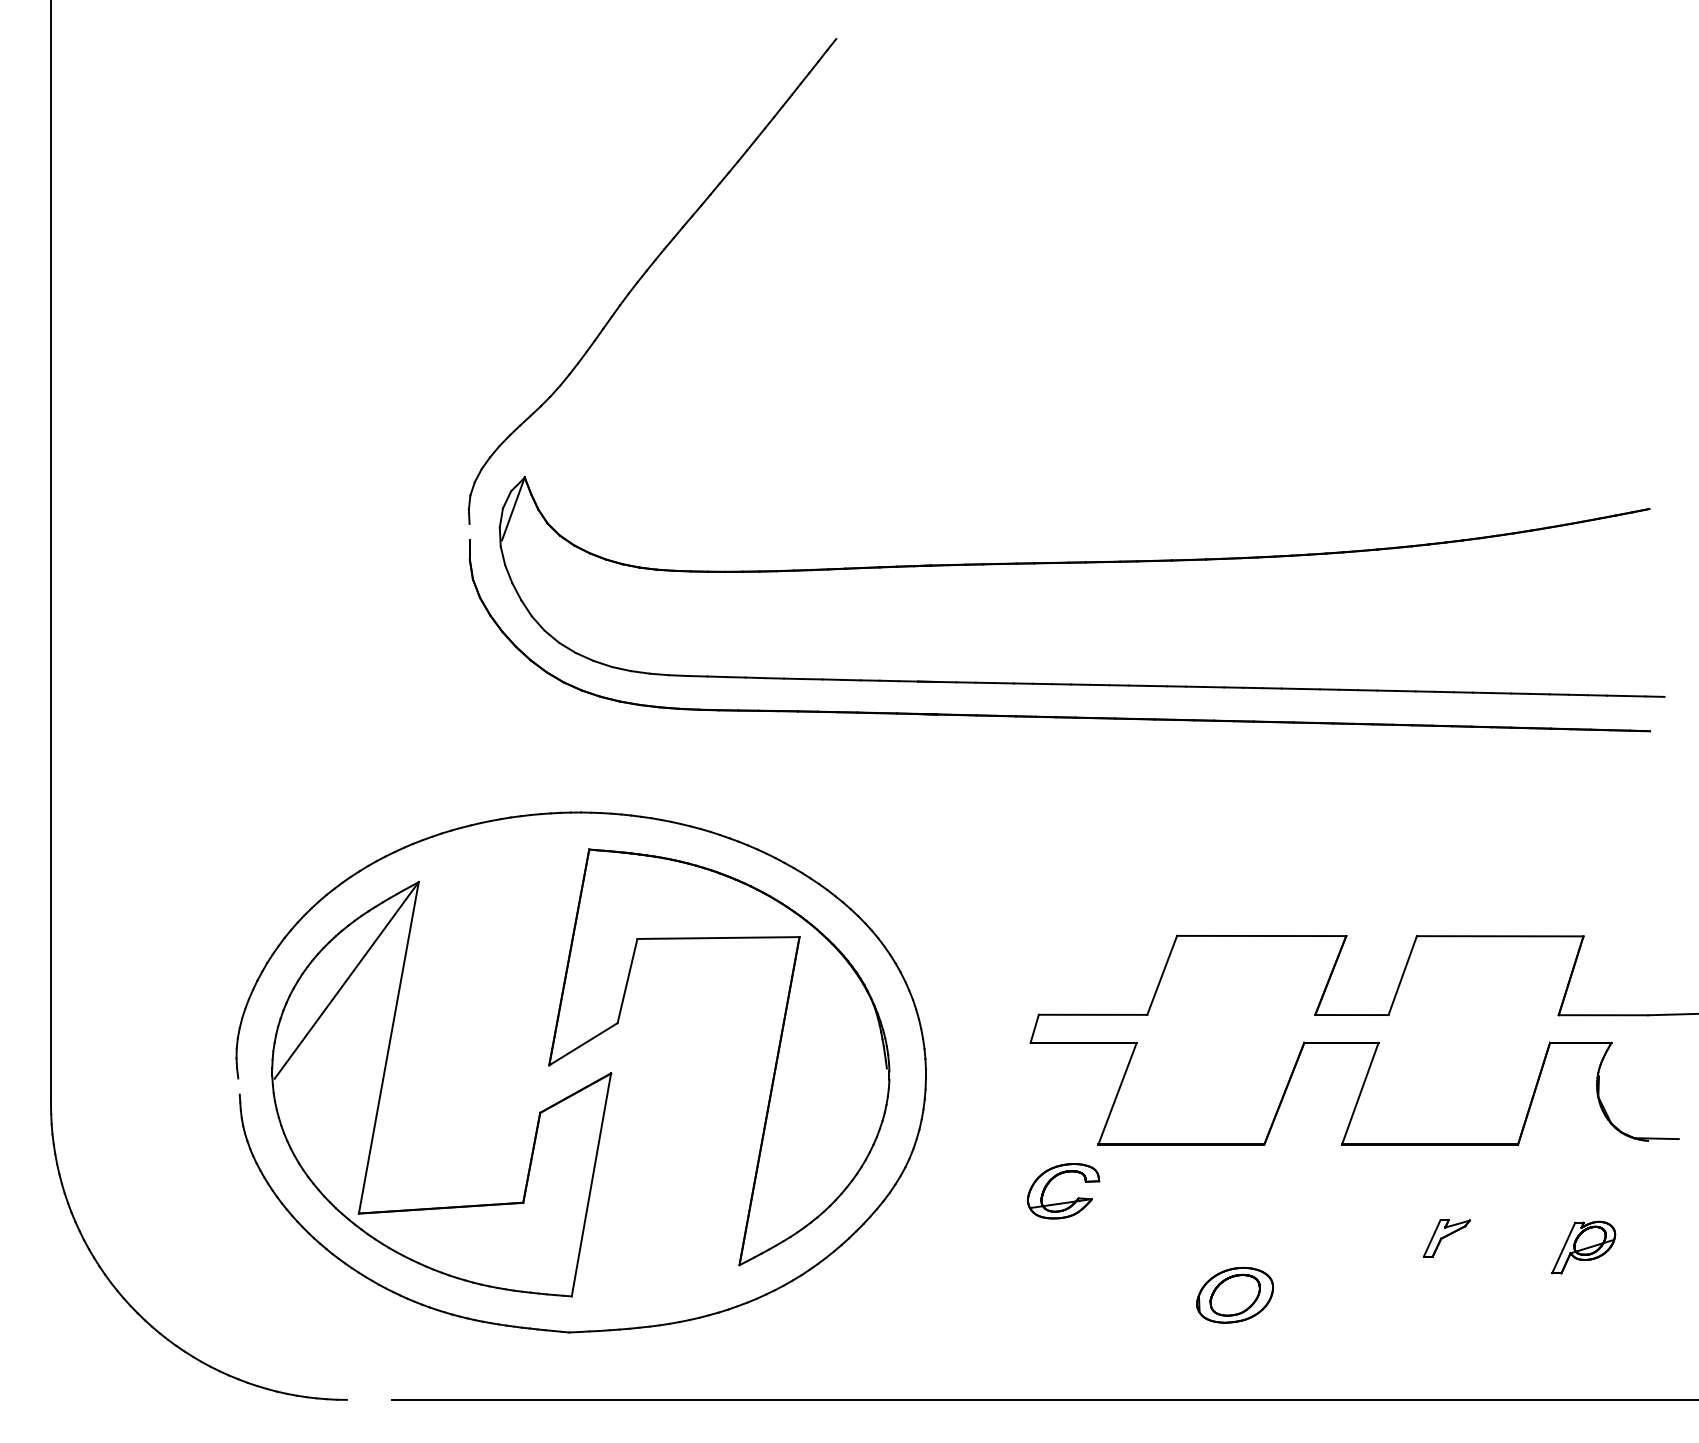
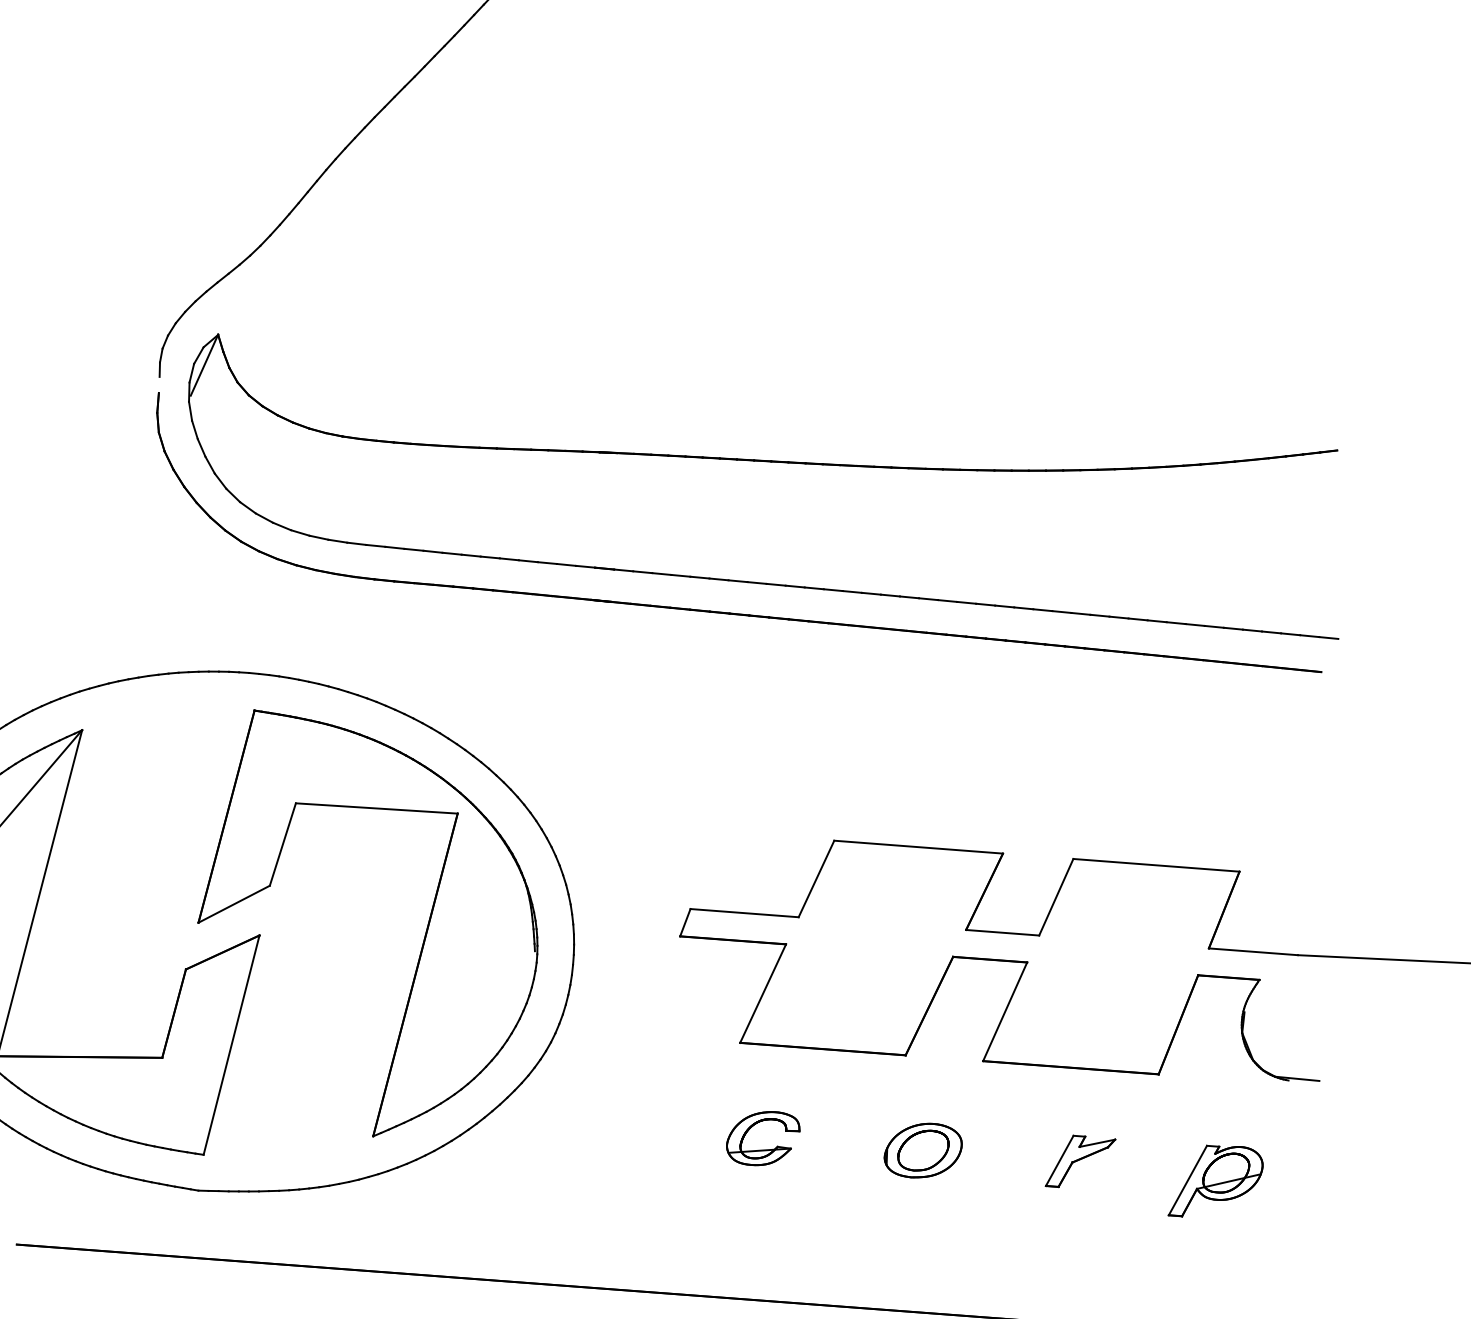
part: (1066, 1201) -> (765, 1149), moved
part: (1446, 1238) -> (1080, 1162), size x1.43
part: (1583, 1247) -> (1216, 1181), size x1.43
part: (1234, 1294) -> (922, 1149), moved

